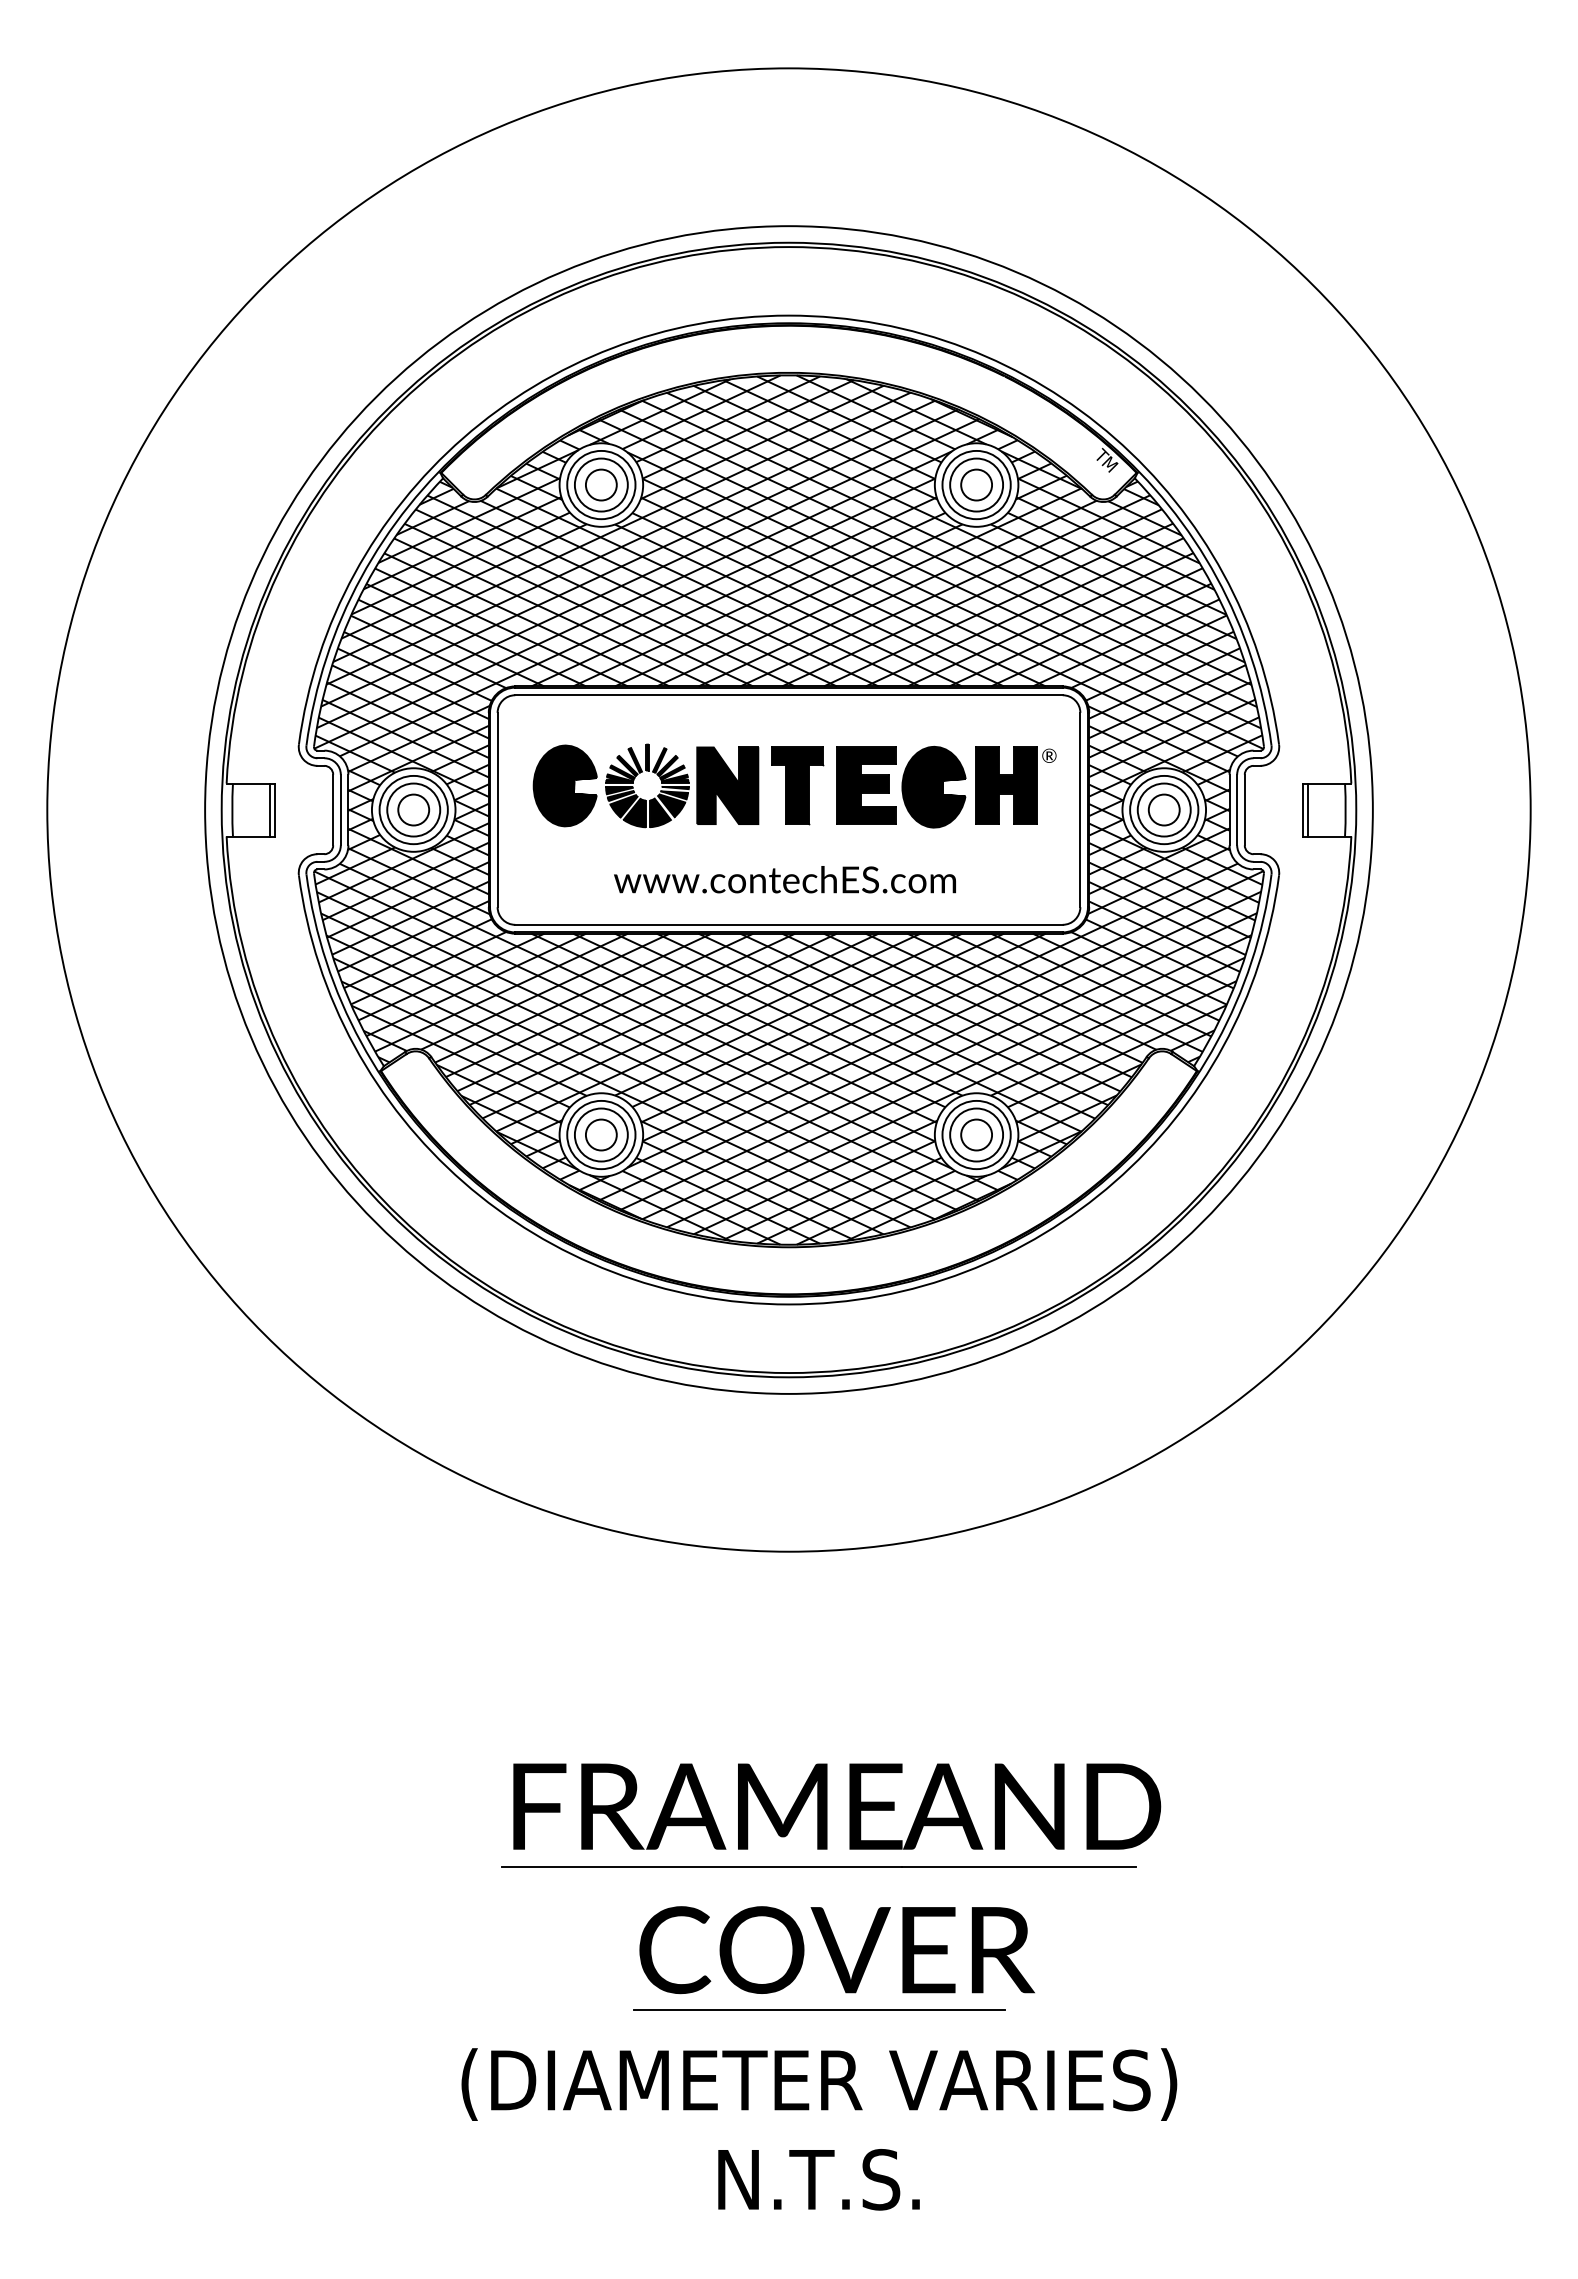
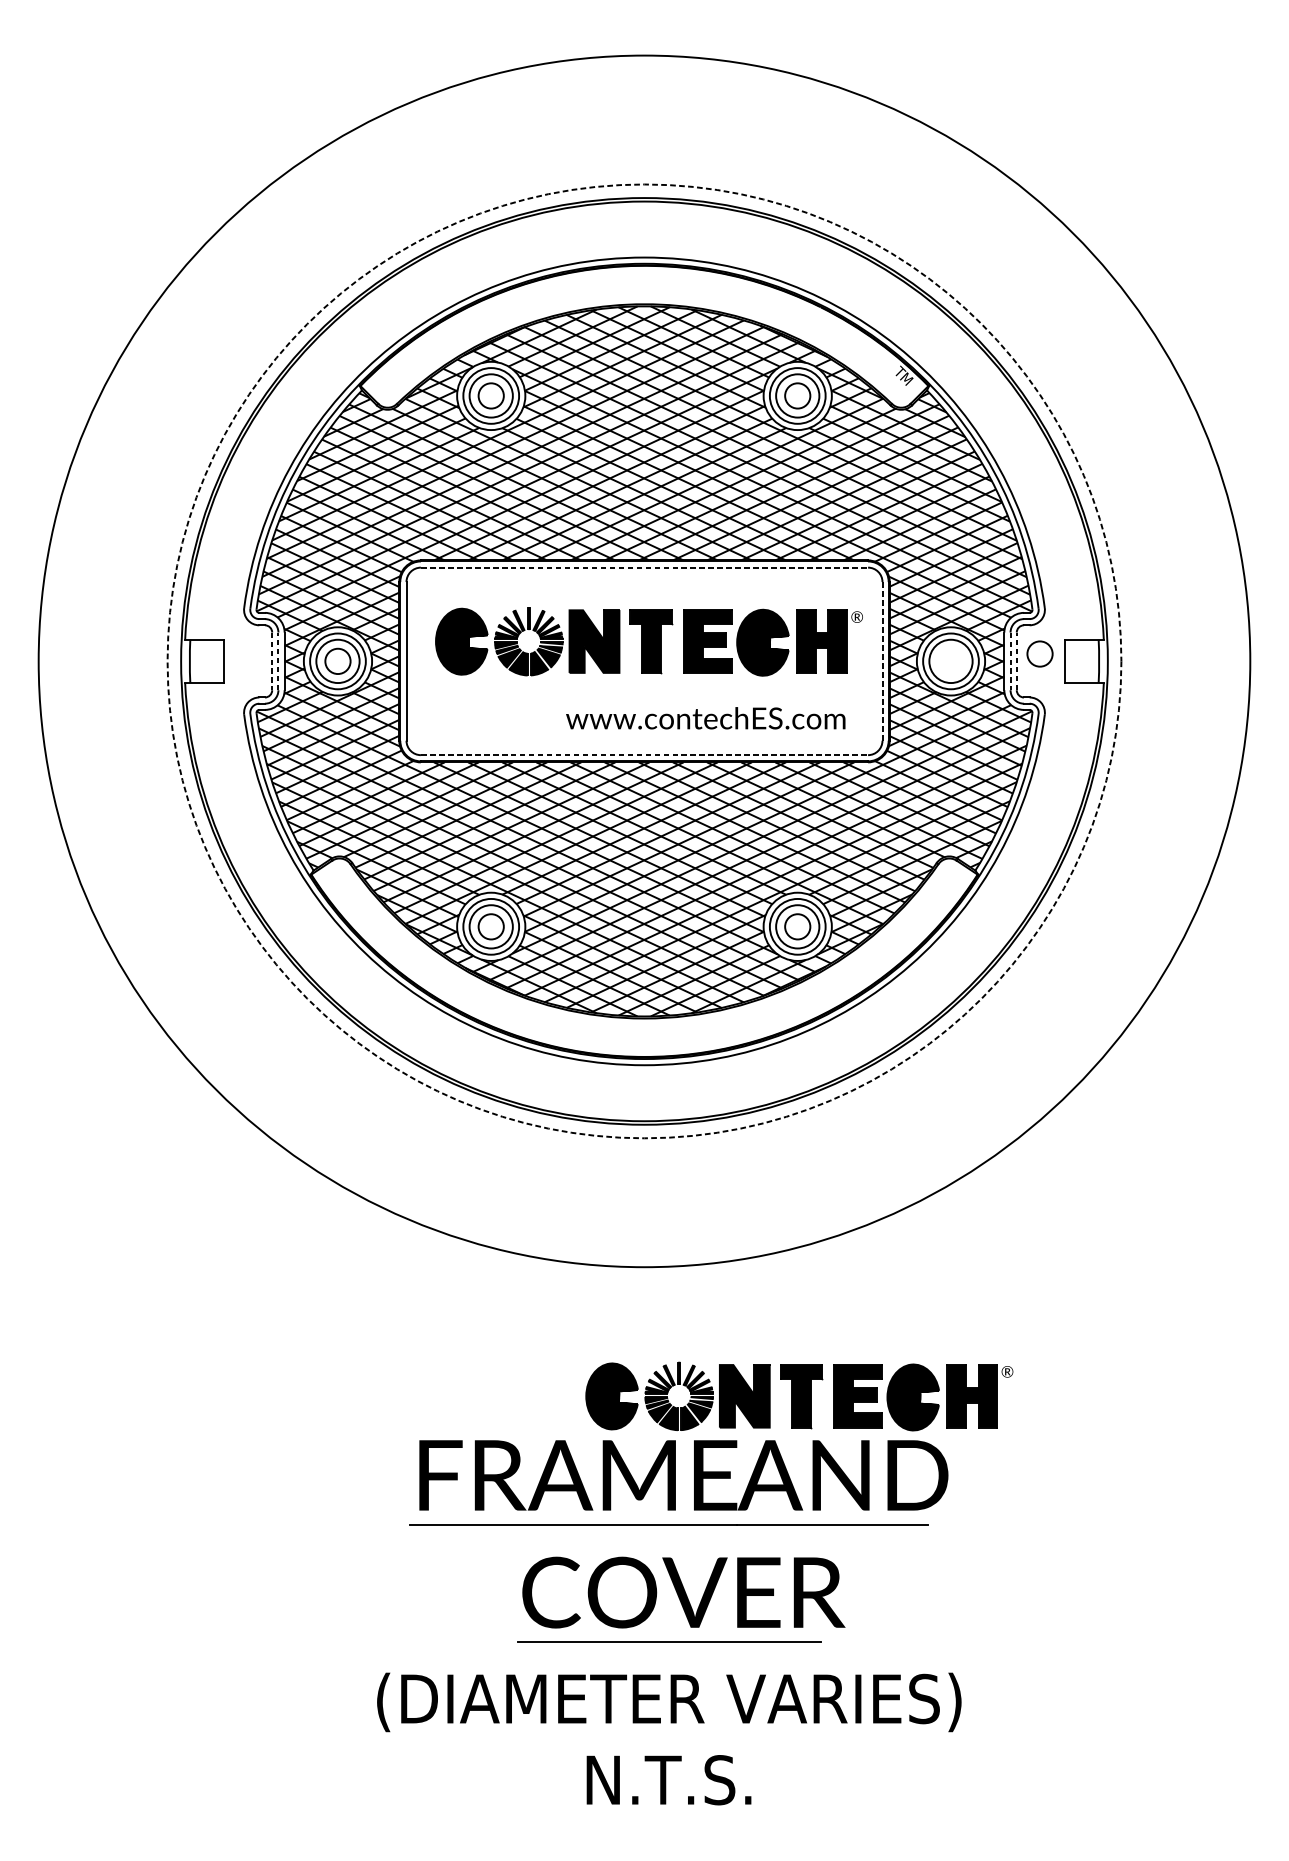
line: (788, 695) -> (644, 567), solid -> dashed
line: (270, 809) -> (220, 660), removed
line: (340, 809) -> (278, 660), solid -> dashed
circle: (788, 809) -> (644, 660), solid -> dashed
line: (1080, 809) -> (882, 660), solid -> dashed
circle: (1163, 809) -> (1039, 653), moved
line: (1244, 809) -> (1016, 660), solid -> dashed
line: (1307, 809) -> (1068, 660), removed
line: (333, 810) -> (272, 661), solid -> dashed
line: (1237, 810) -> (1010, 661), solid -> dashed
text: (784, 879) -> (705, 718), moved
line: (788, 924) -> (644, 754), solid -> dashed
part: (978, 1709) -> (799, 1396), added

